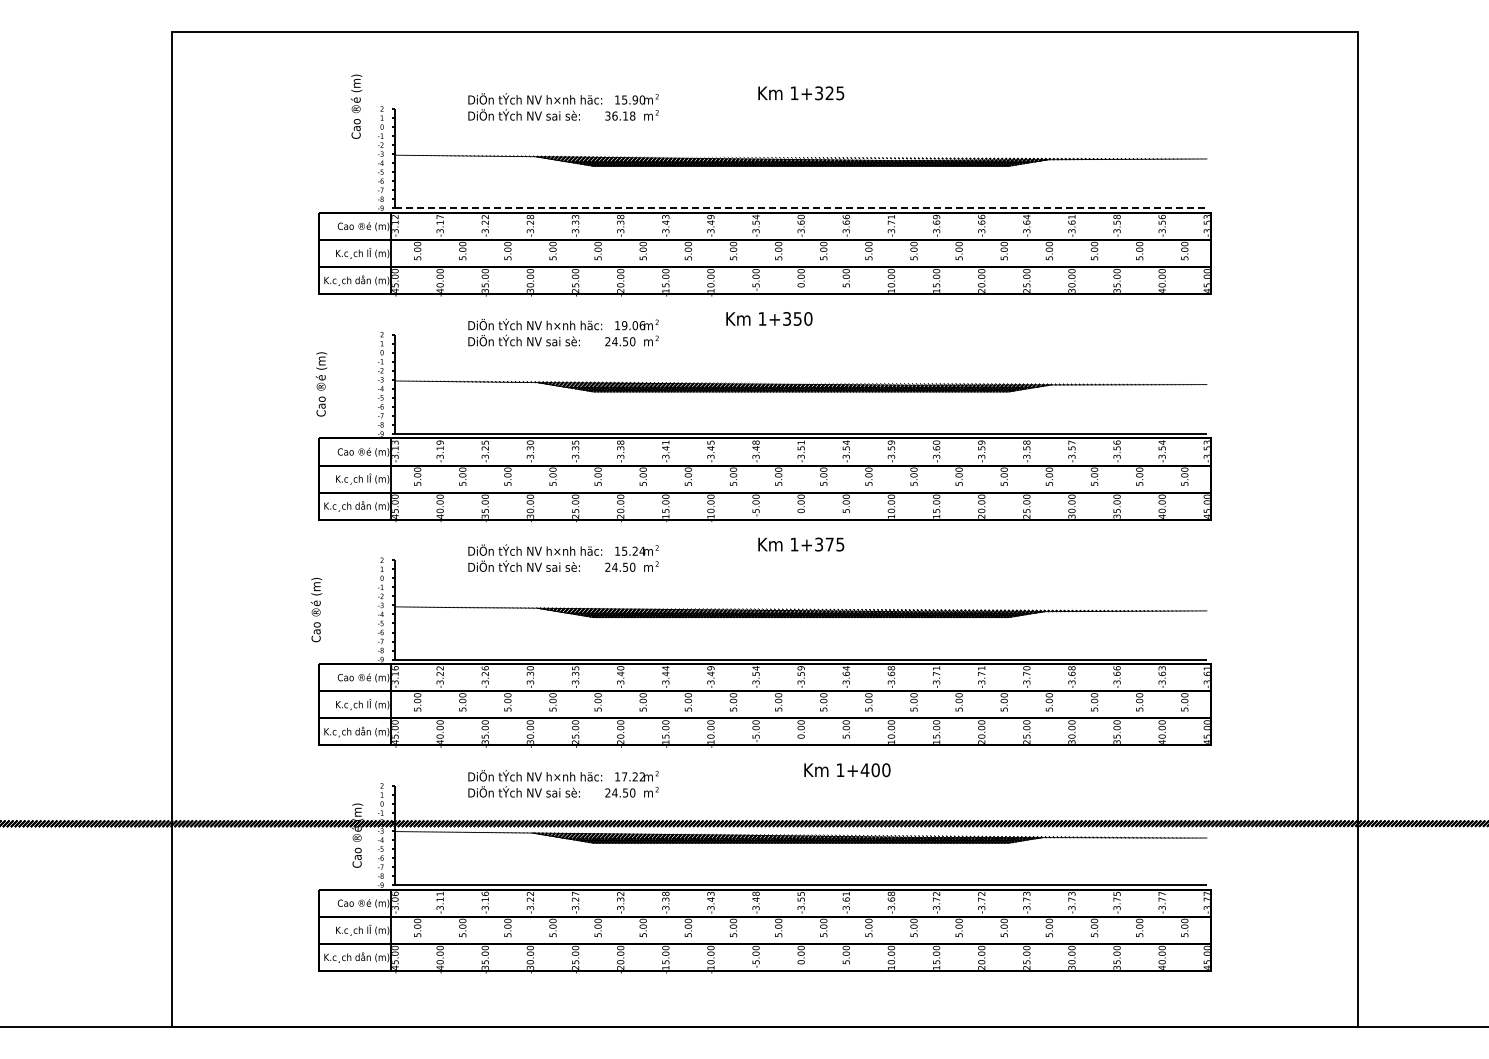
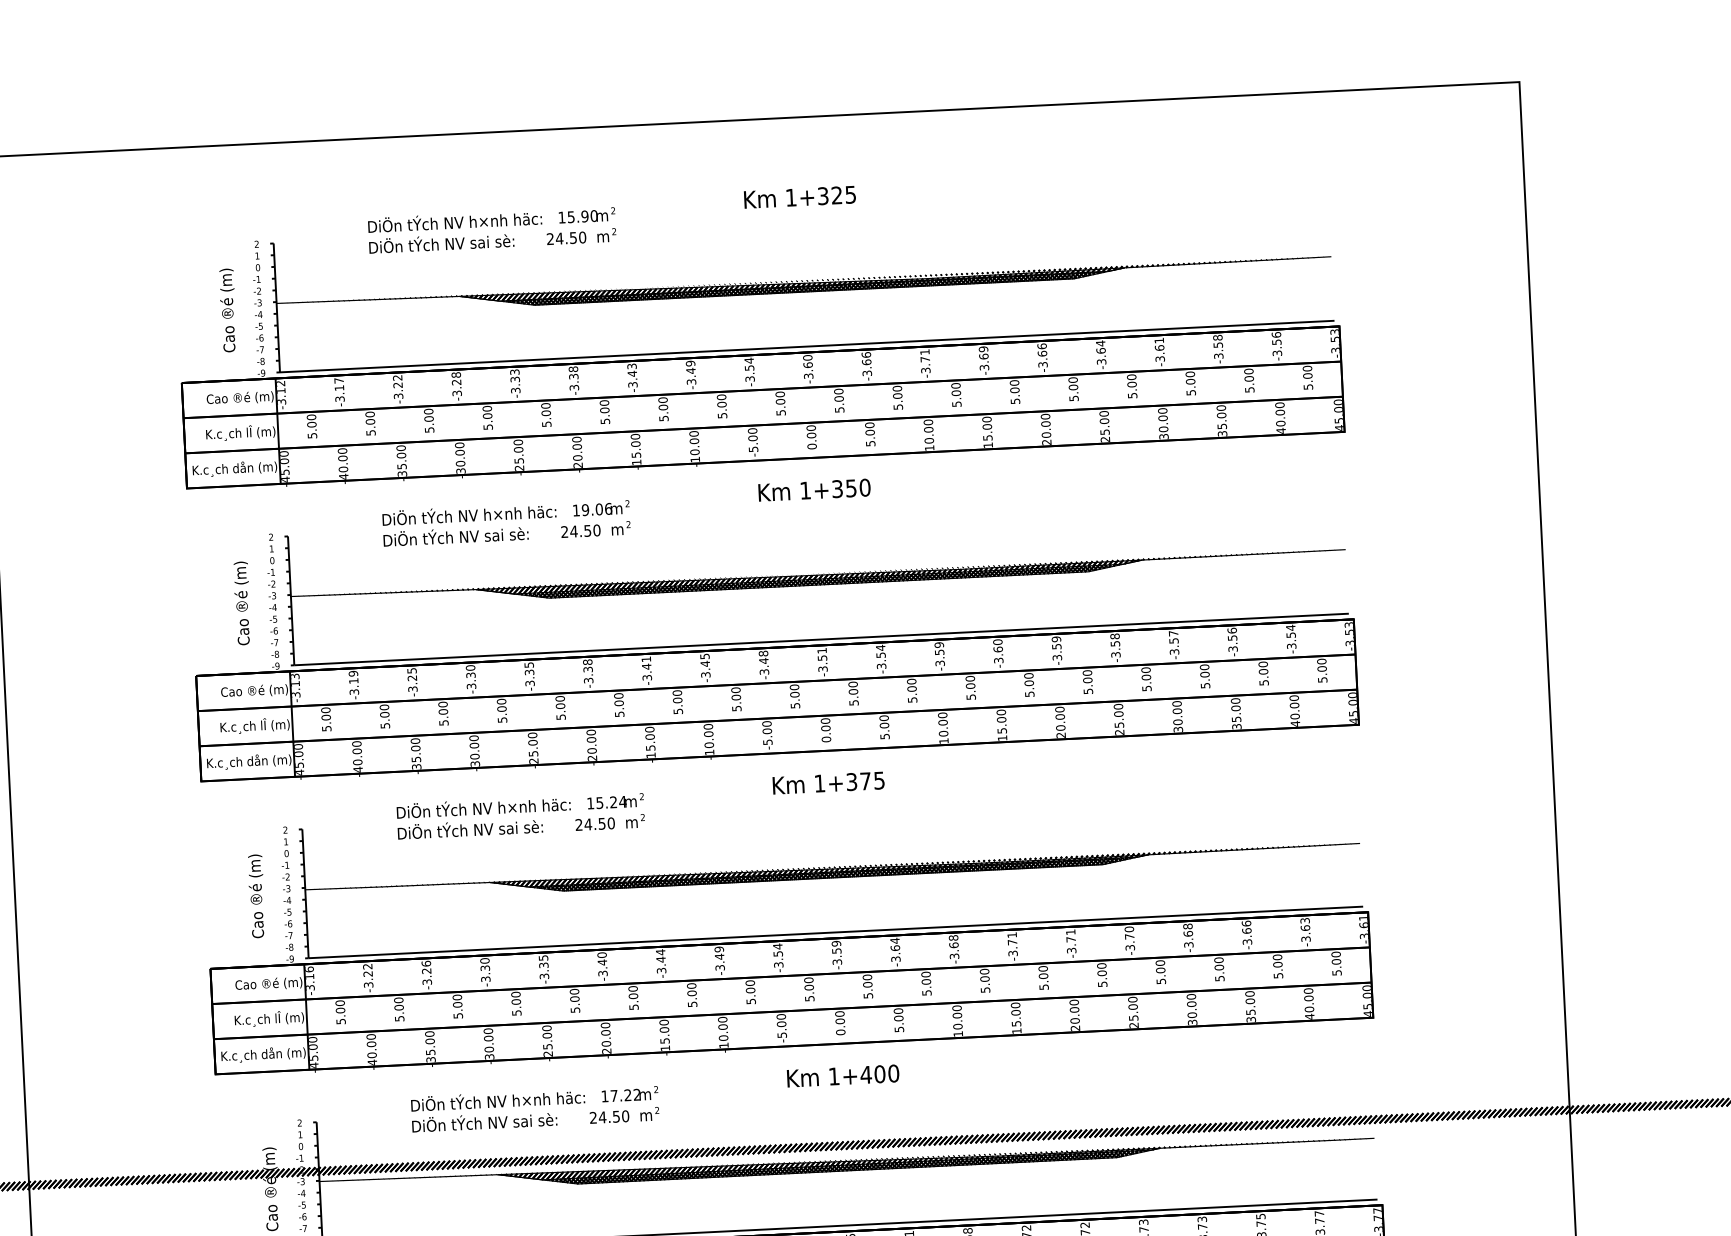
text: (356, 106) -> (228, 310), moved
text: (620, 115) -> (566, 237), 36.18 -> 24.50
line: (801, 208) -> (807, 346), dashed -> solid
text: (769, 318) -> (814, 489), moved
text: (321, 384) -> (242, 603), moved
text: (316, 610) -> (256, 896), moved
text: (847, 770) -> (843, 1076), moved

